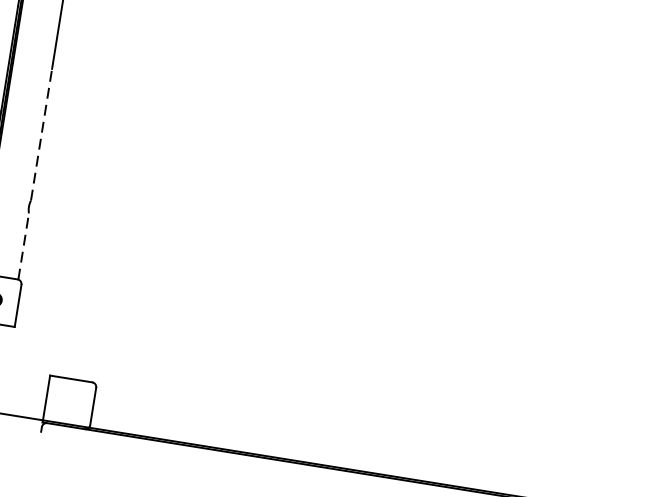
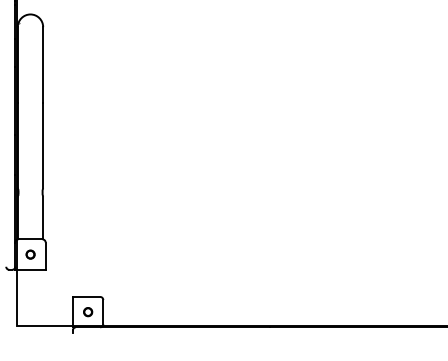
line: (42, 134) -> (43, 145), dashed -> solid
line: (24, 245) -> (43, 217), dashed -> solid
part: (70, 403) -> (88, 312), added

